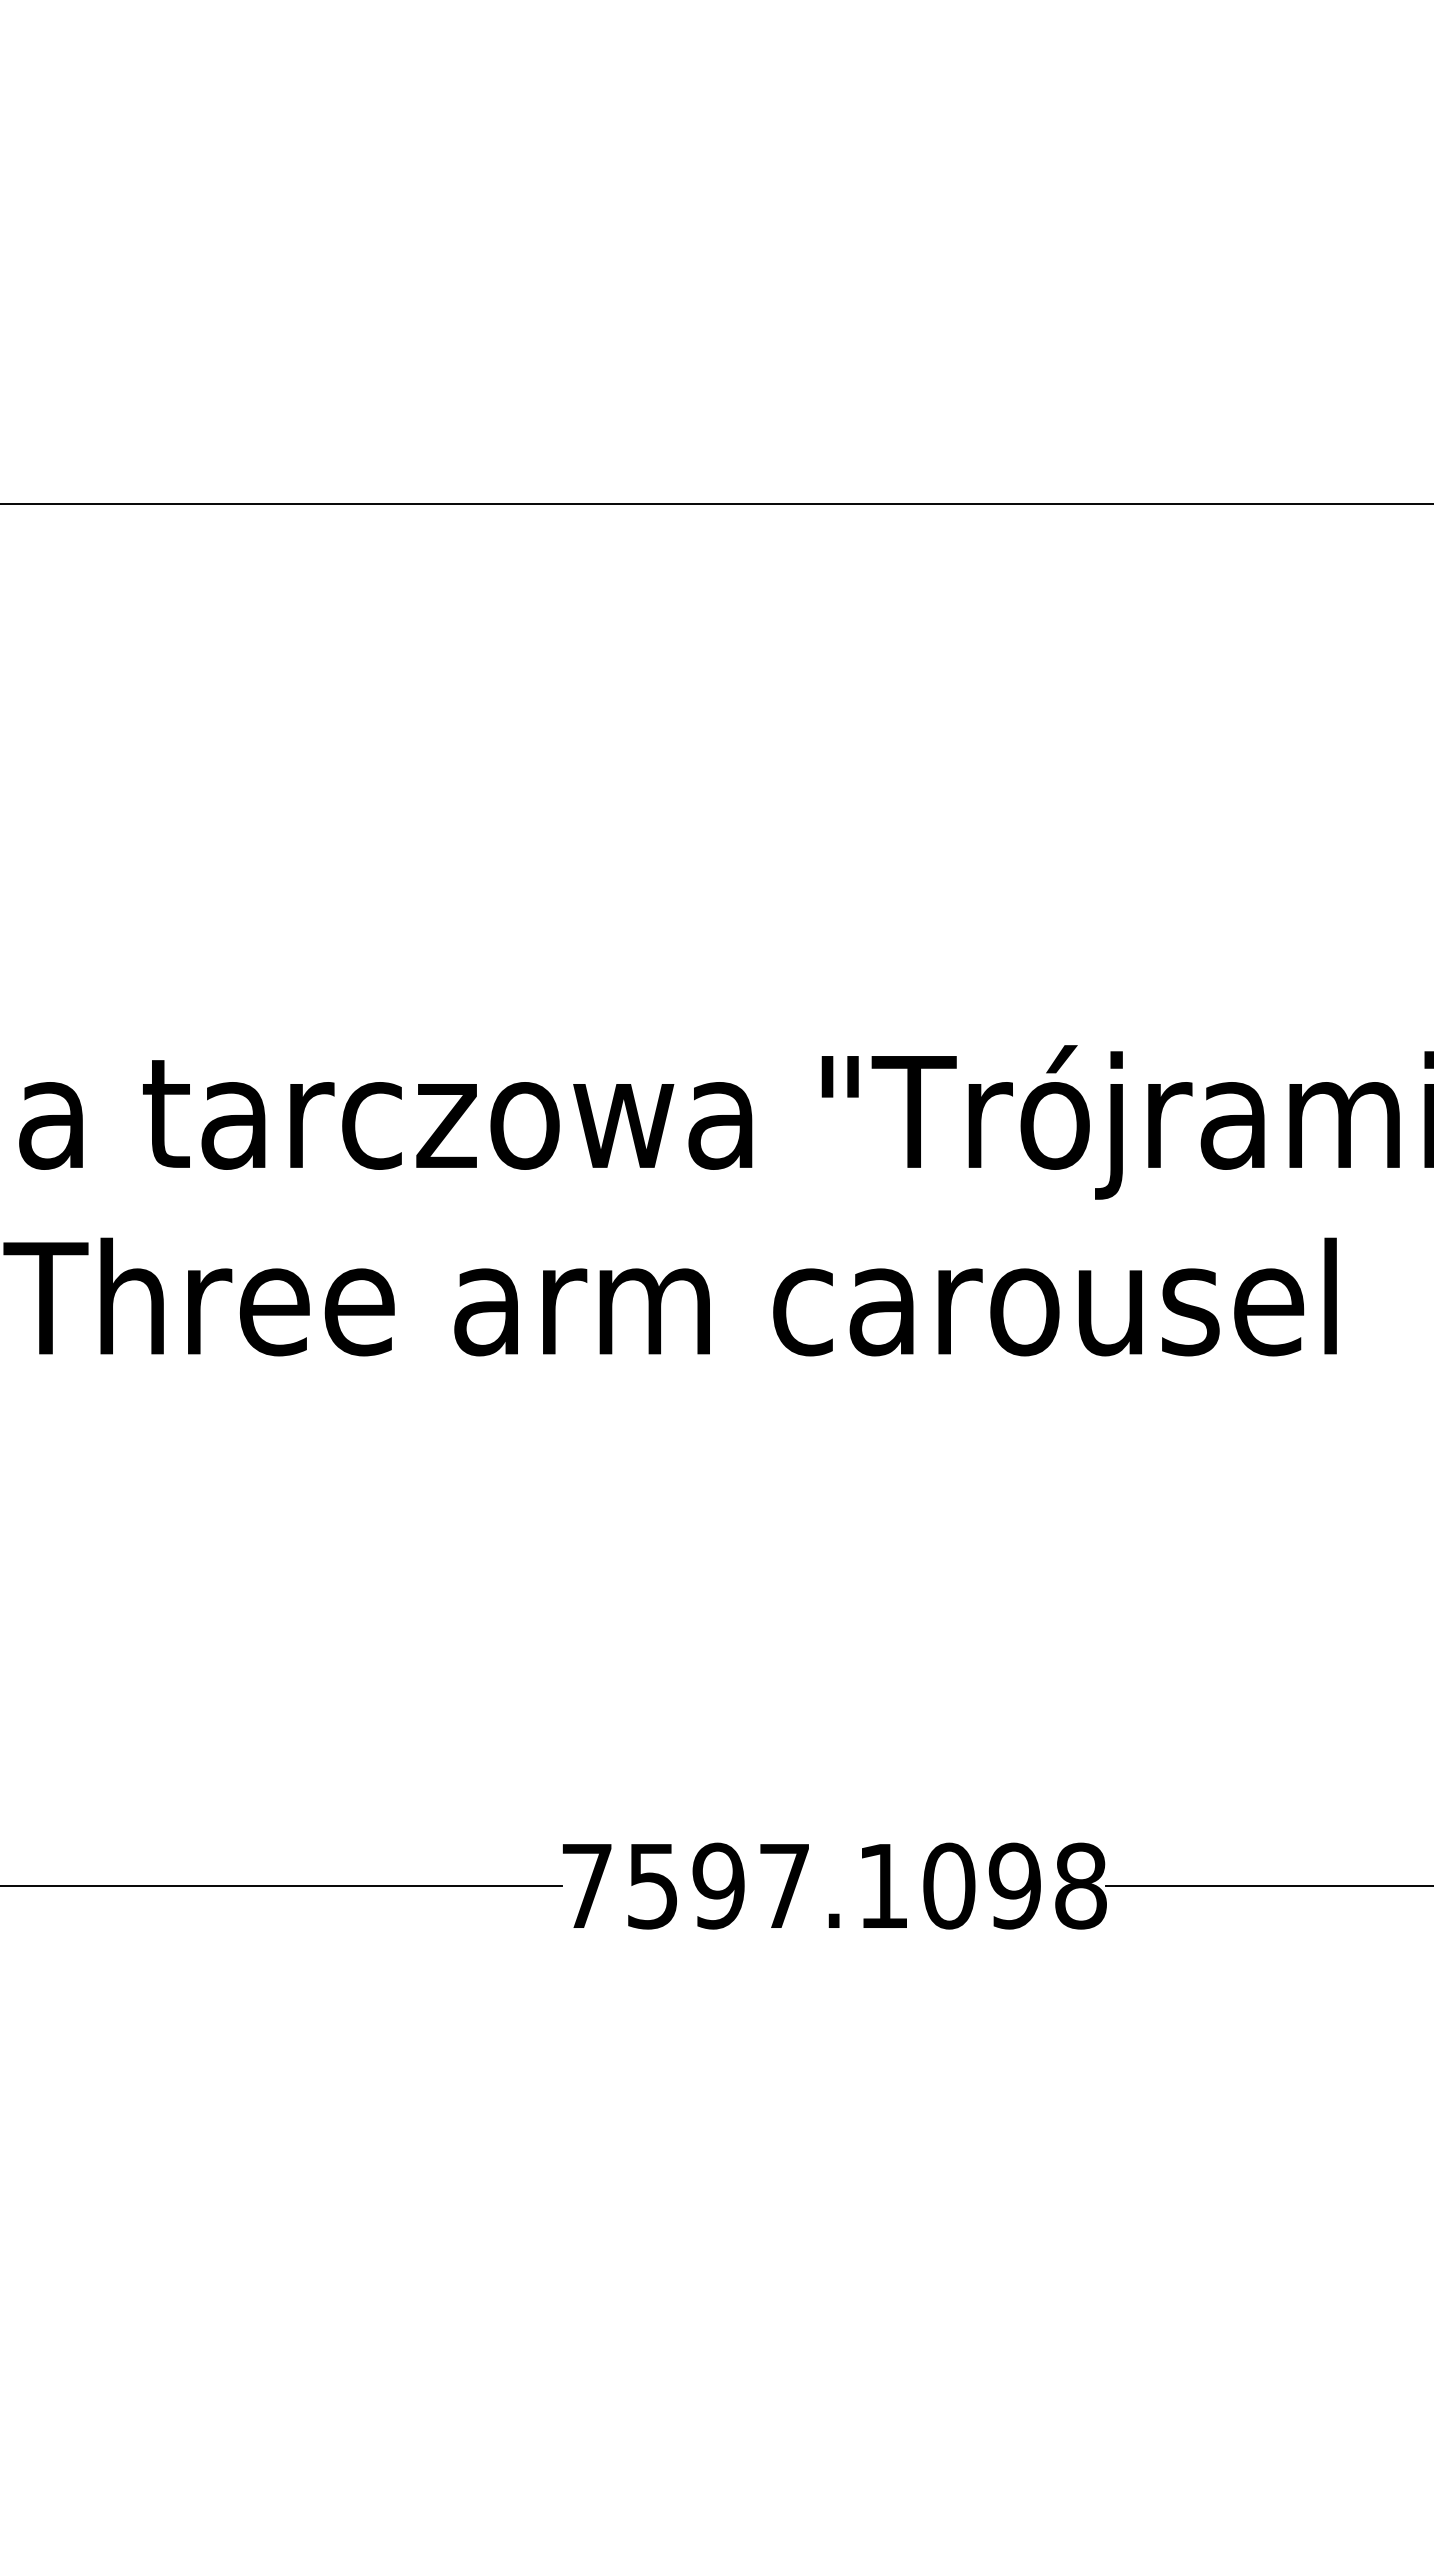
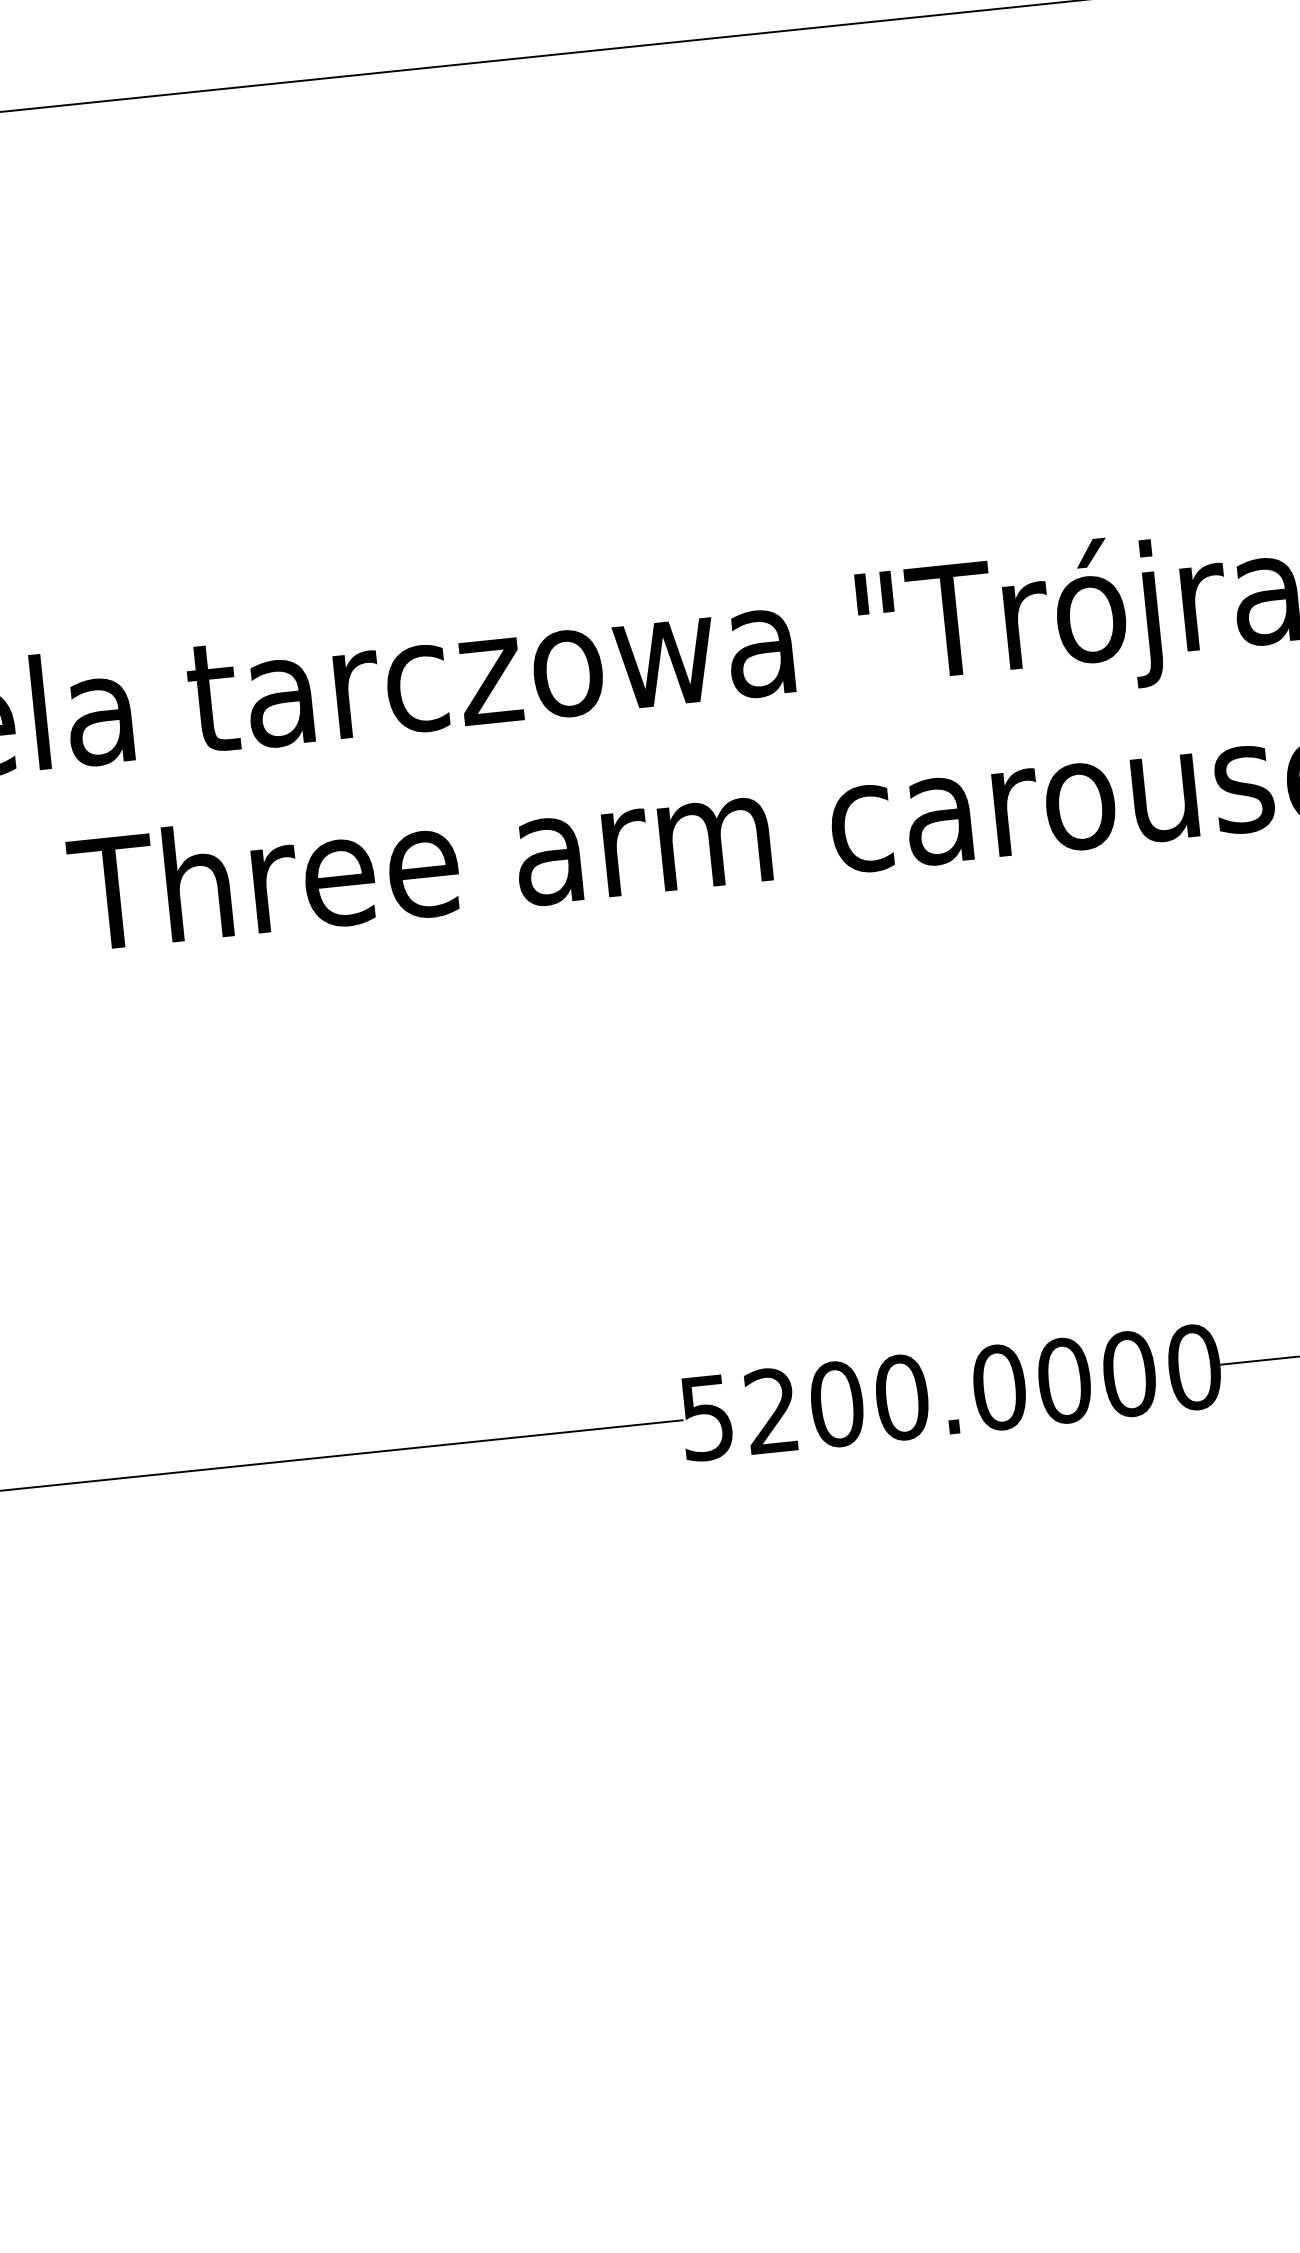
text: (834, 1885) -> (951, 1391), 7597.1098 -> 5200.0000

